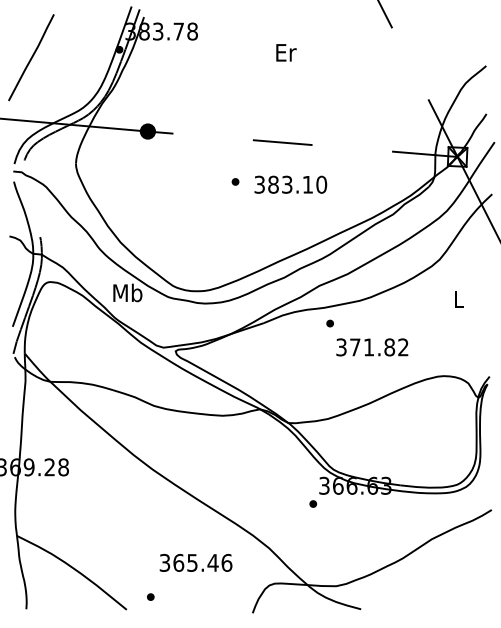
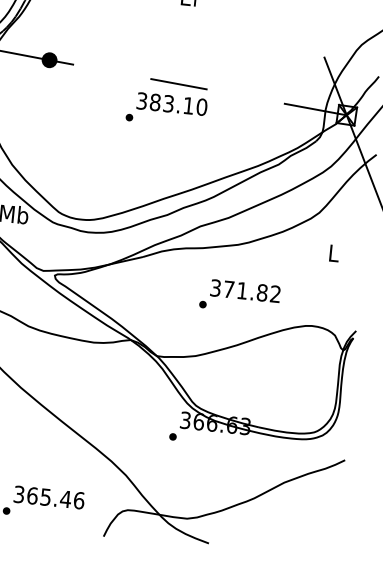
text: (290, 184) -> (171, 103), moved
part: (329, 323) -> (202, 304), moved
text: (195, 562) -> (48, 497), moved

